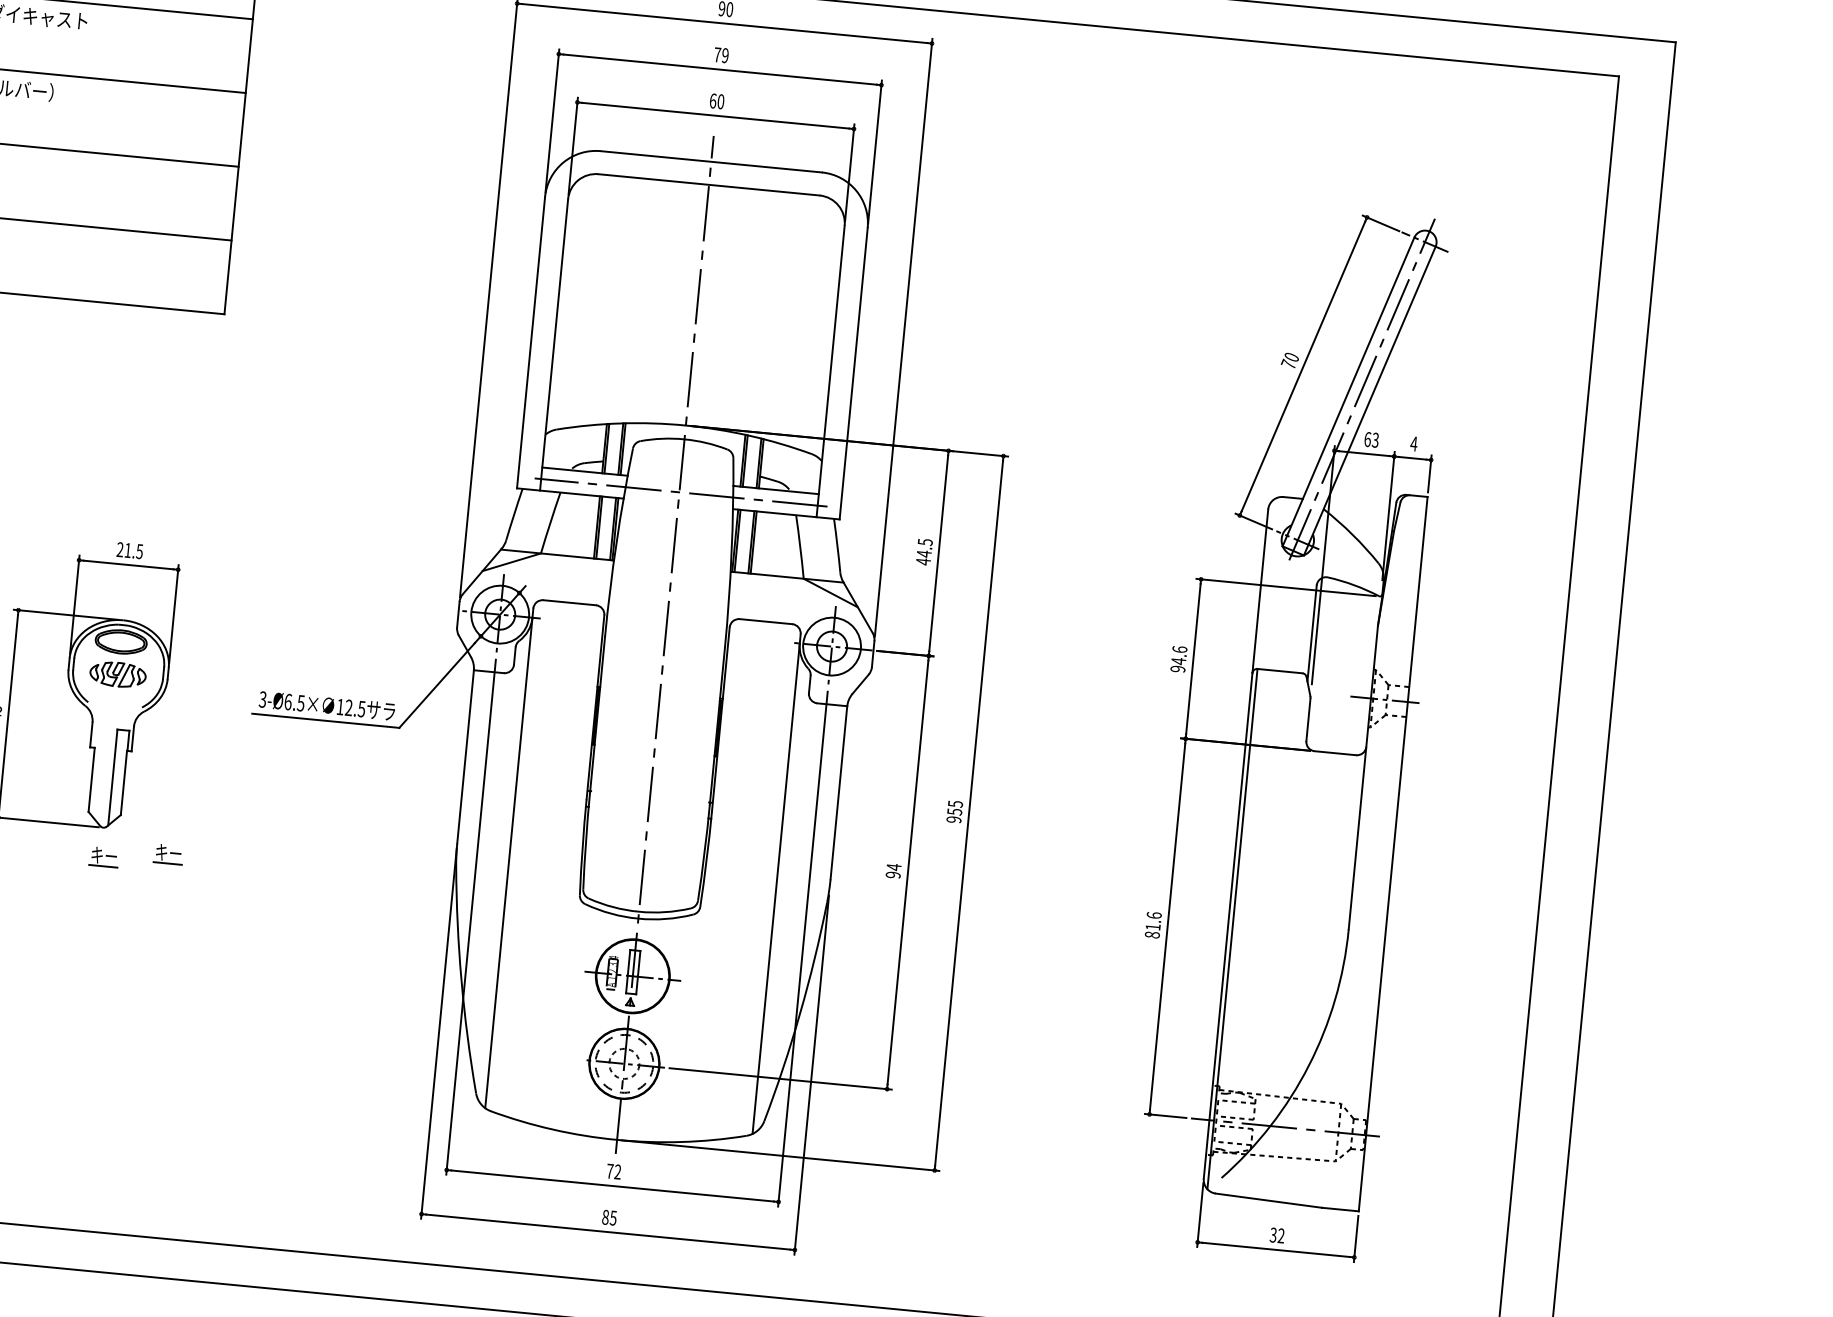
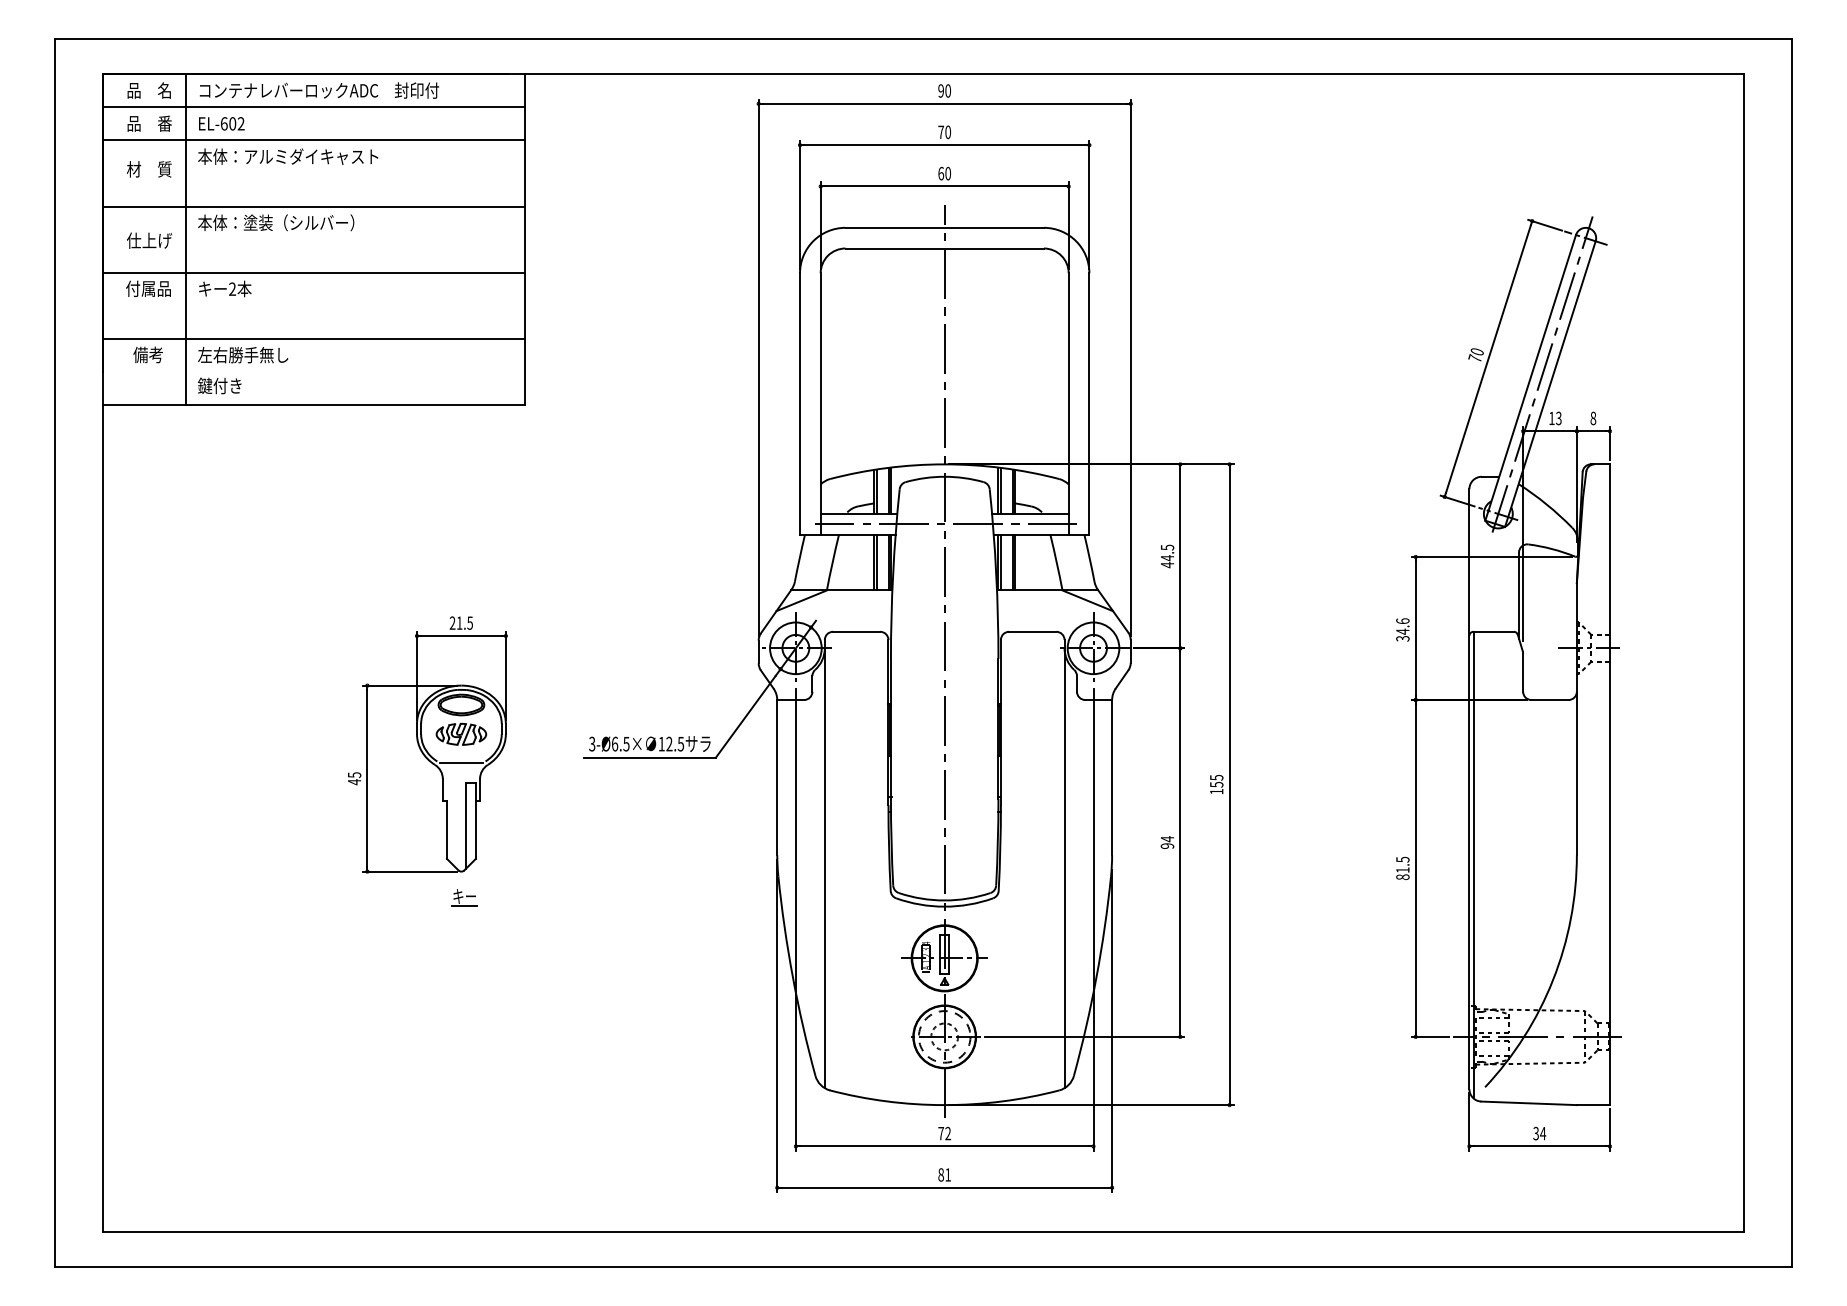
text: (724, 54) -> (947, 131), 79 -> 70
text: (1367, 439) -> (1551, 418), 63 -> 13
text: (1414, 444) -> (1593, 418), 4 -> 8
text: (1177, 668) -> (1402, 638), 94.6 -> 34.6
line: (115, 706) -> (461, 762), added
text: (953, 819) -> (1216, 791), 955 -> 155
part: (168, 854) -> (521, 889), removed
text: (1153, 915) -> (1402, 859), 81.6 -> 81.5
text: (612, 1217) -> (947, 1174), 85 -> 81
text: (1281, 1235) -> (1543, 1133), 32 -> 34

